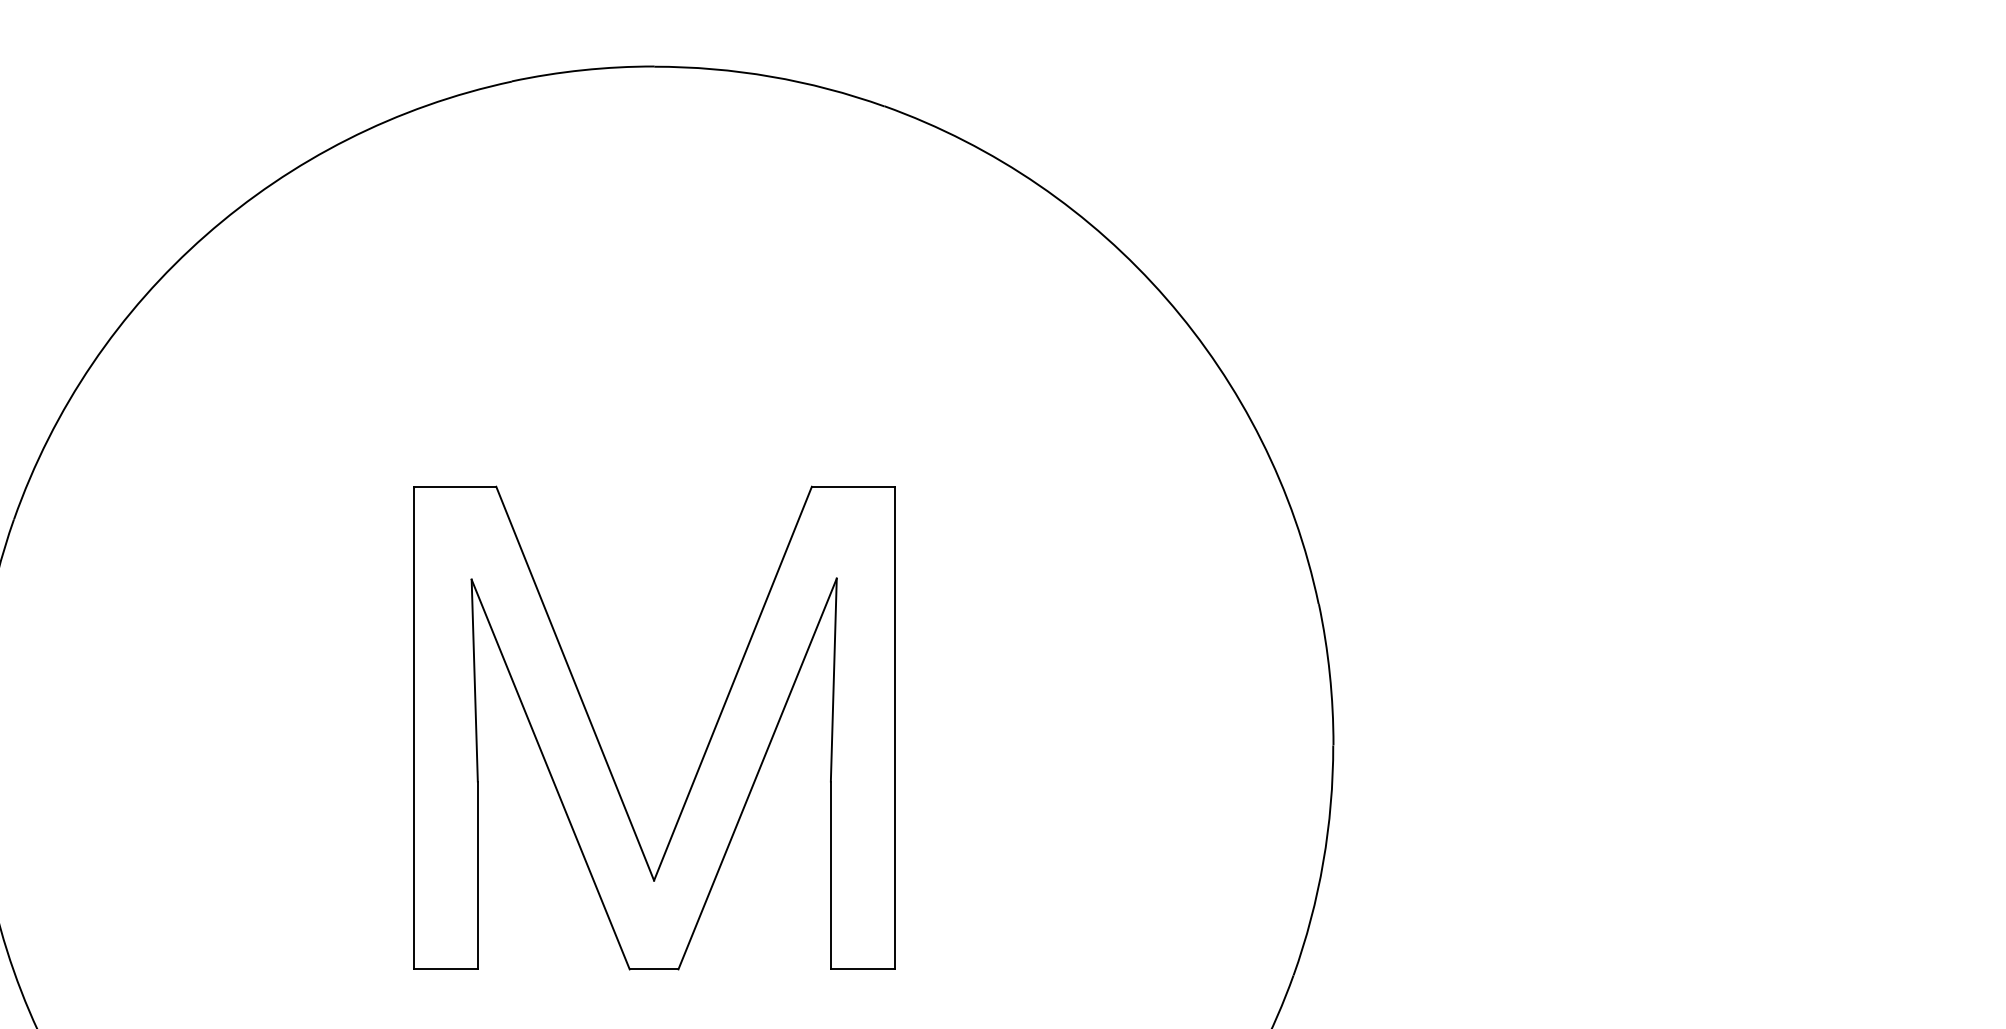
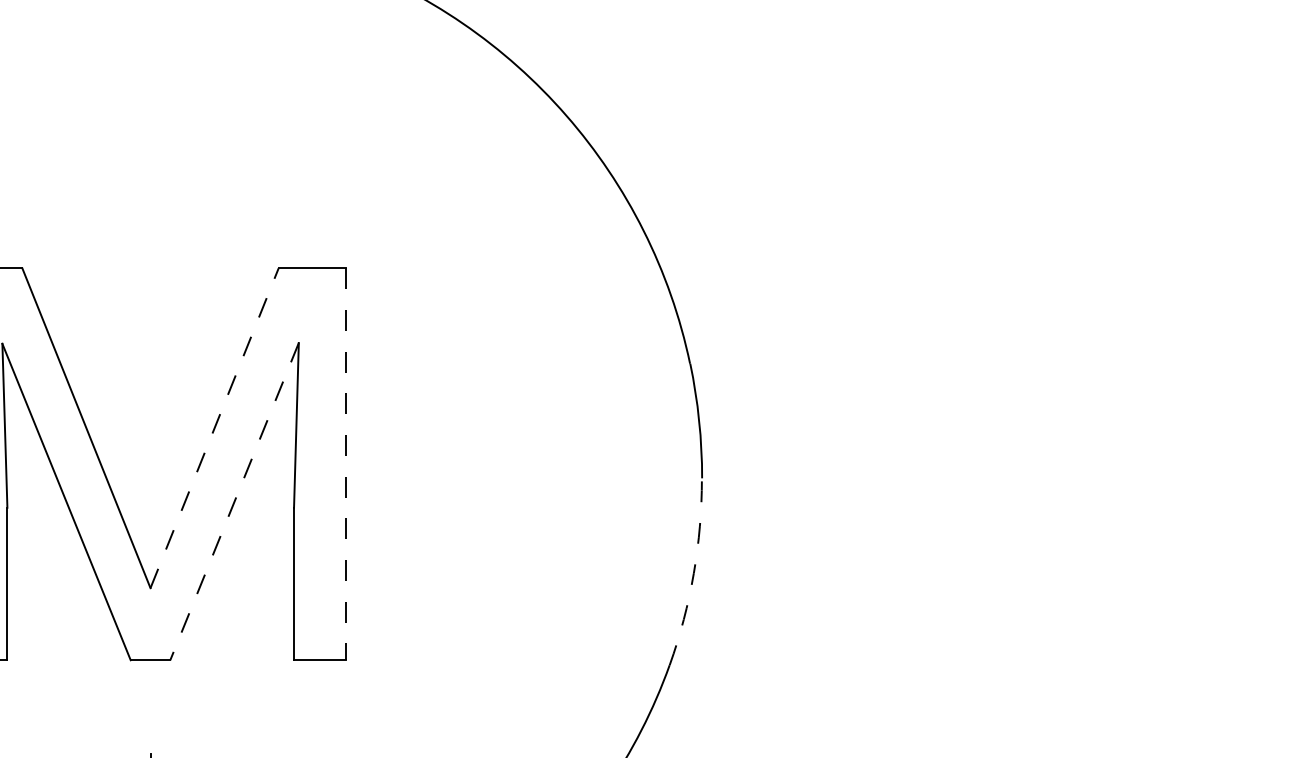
line: (733, 683) -> (214, 428), solid -> dashed
line: (894, 728) -> (345, 464), solid -> dashed
line: (757, 774) -> (234, 502), solid -> dashed
arc: (1323, 862) -> (694, 573), solid -> dashed

